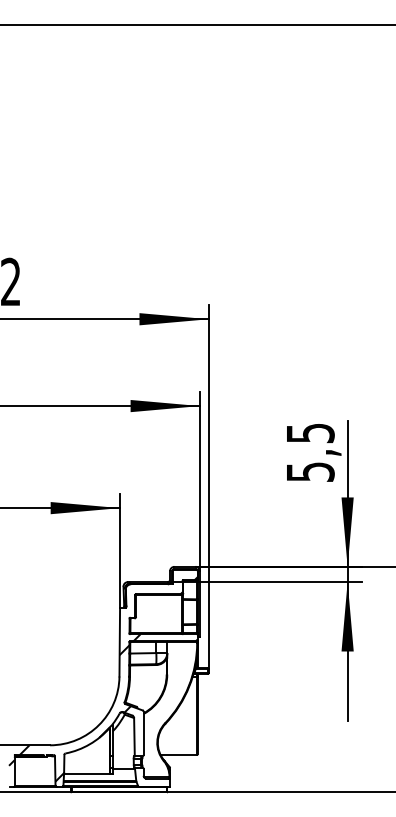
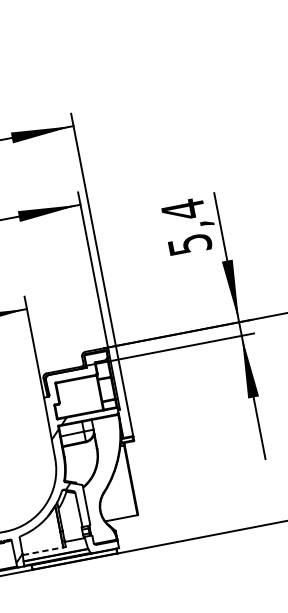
text: (310, 433) -> (183, 210), 5,5 -> 5,4
line: (86, 774) -> (42, 551), solid -> dashed

